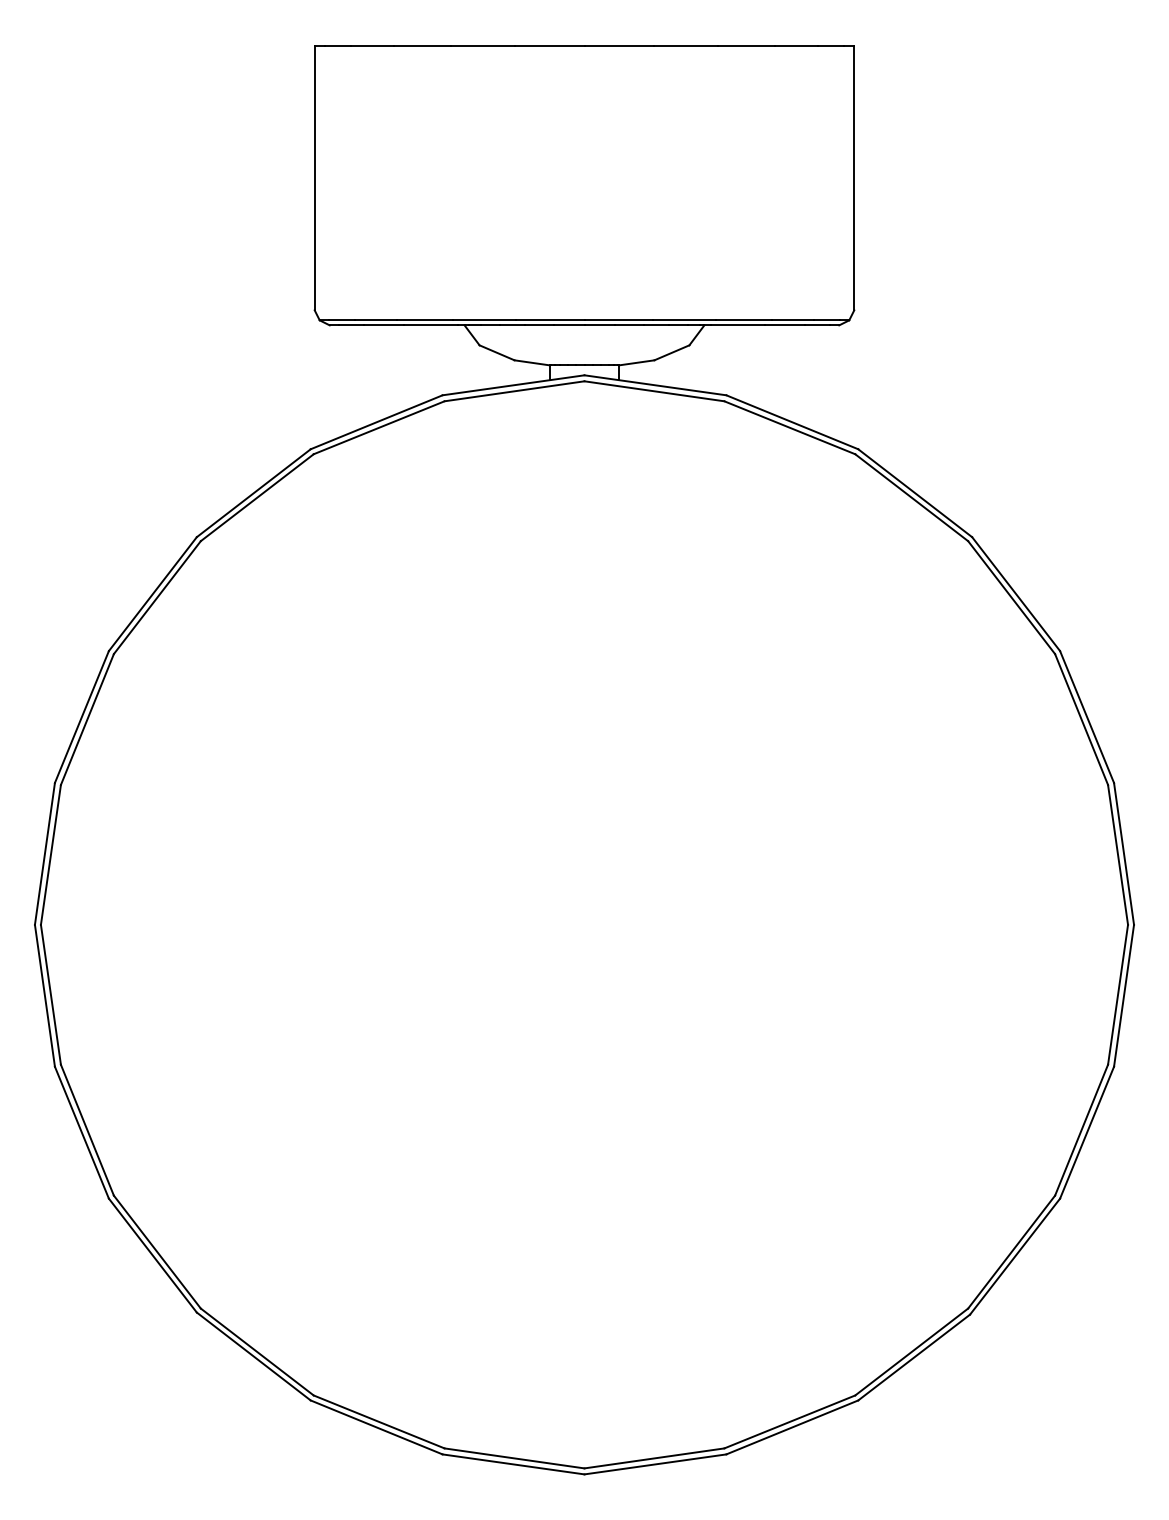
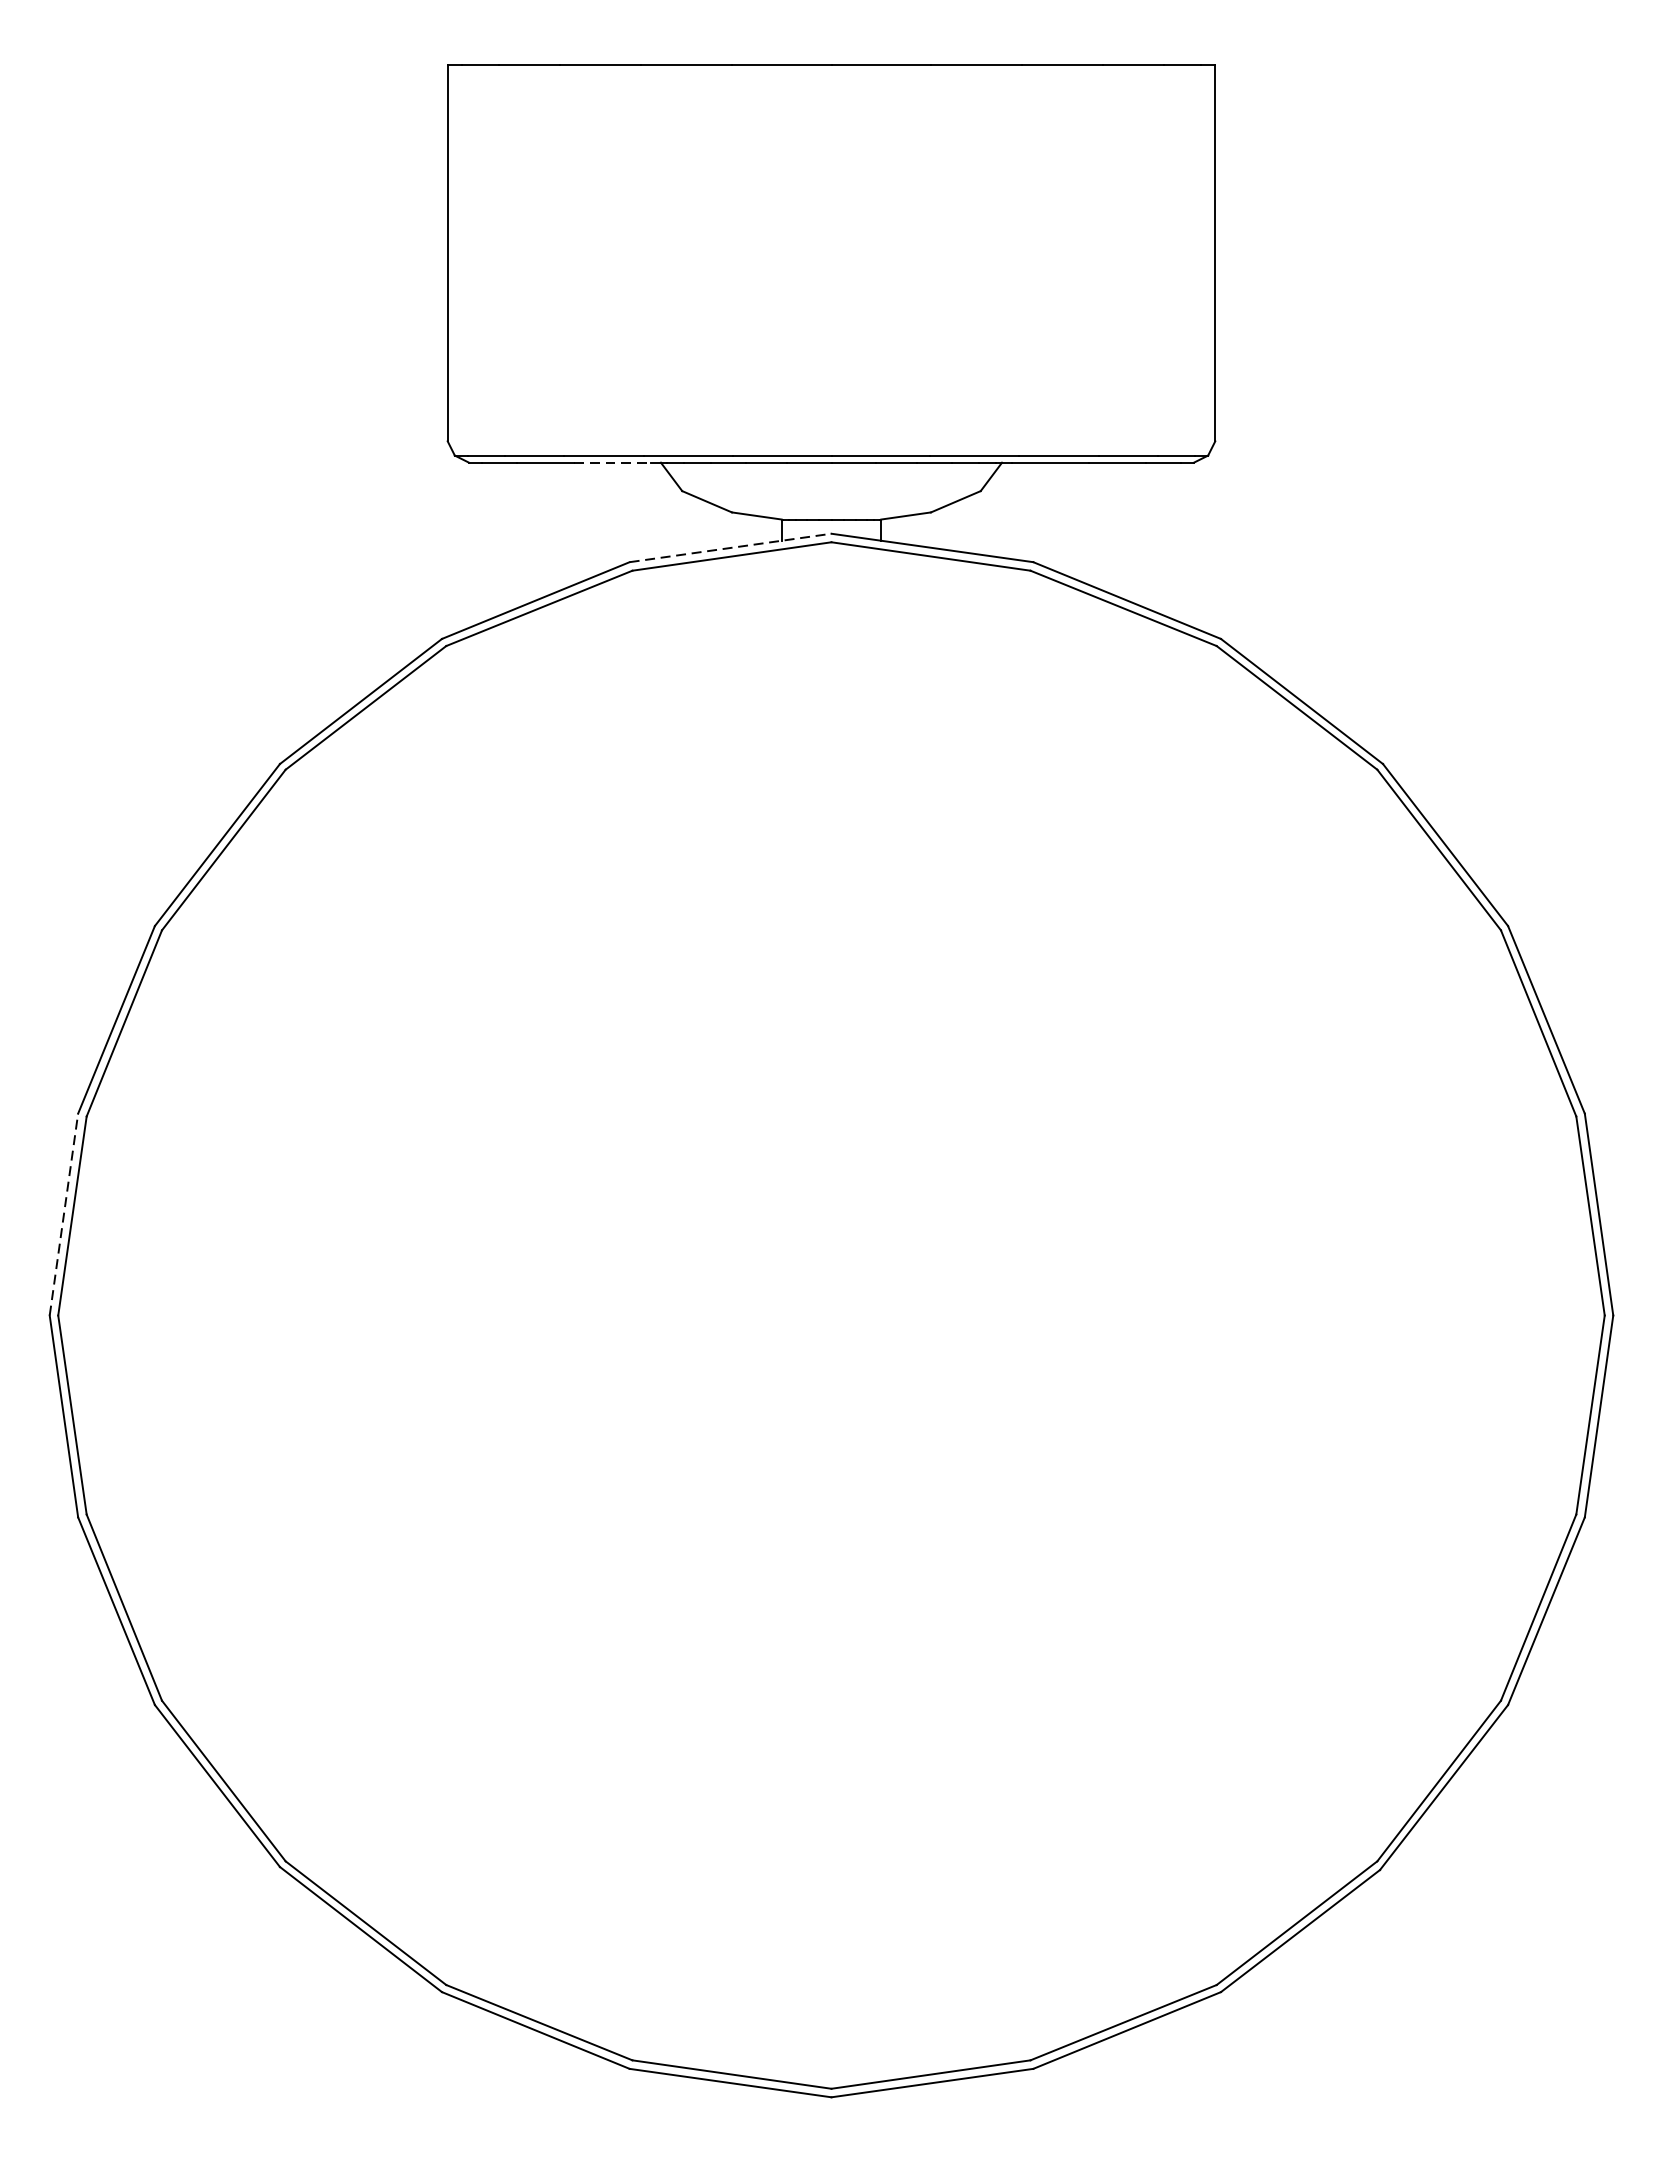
line: (430, 325) -> (612, 462), solid -> dashed
line: (513, 385) -> (730, 548), solid -> dashed
line: (44, 853) -> (63, 1214), solid -> dashed

